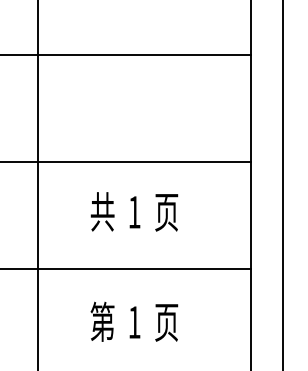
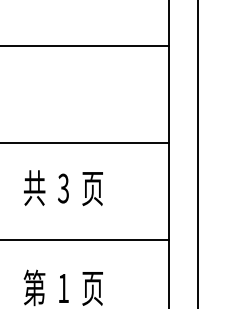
text: (134, 211) -> (63, 187), 1 -> 3

